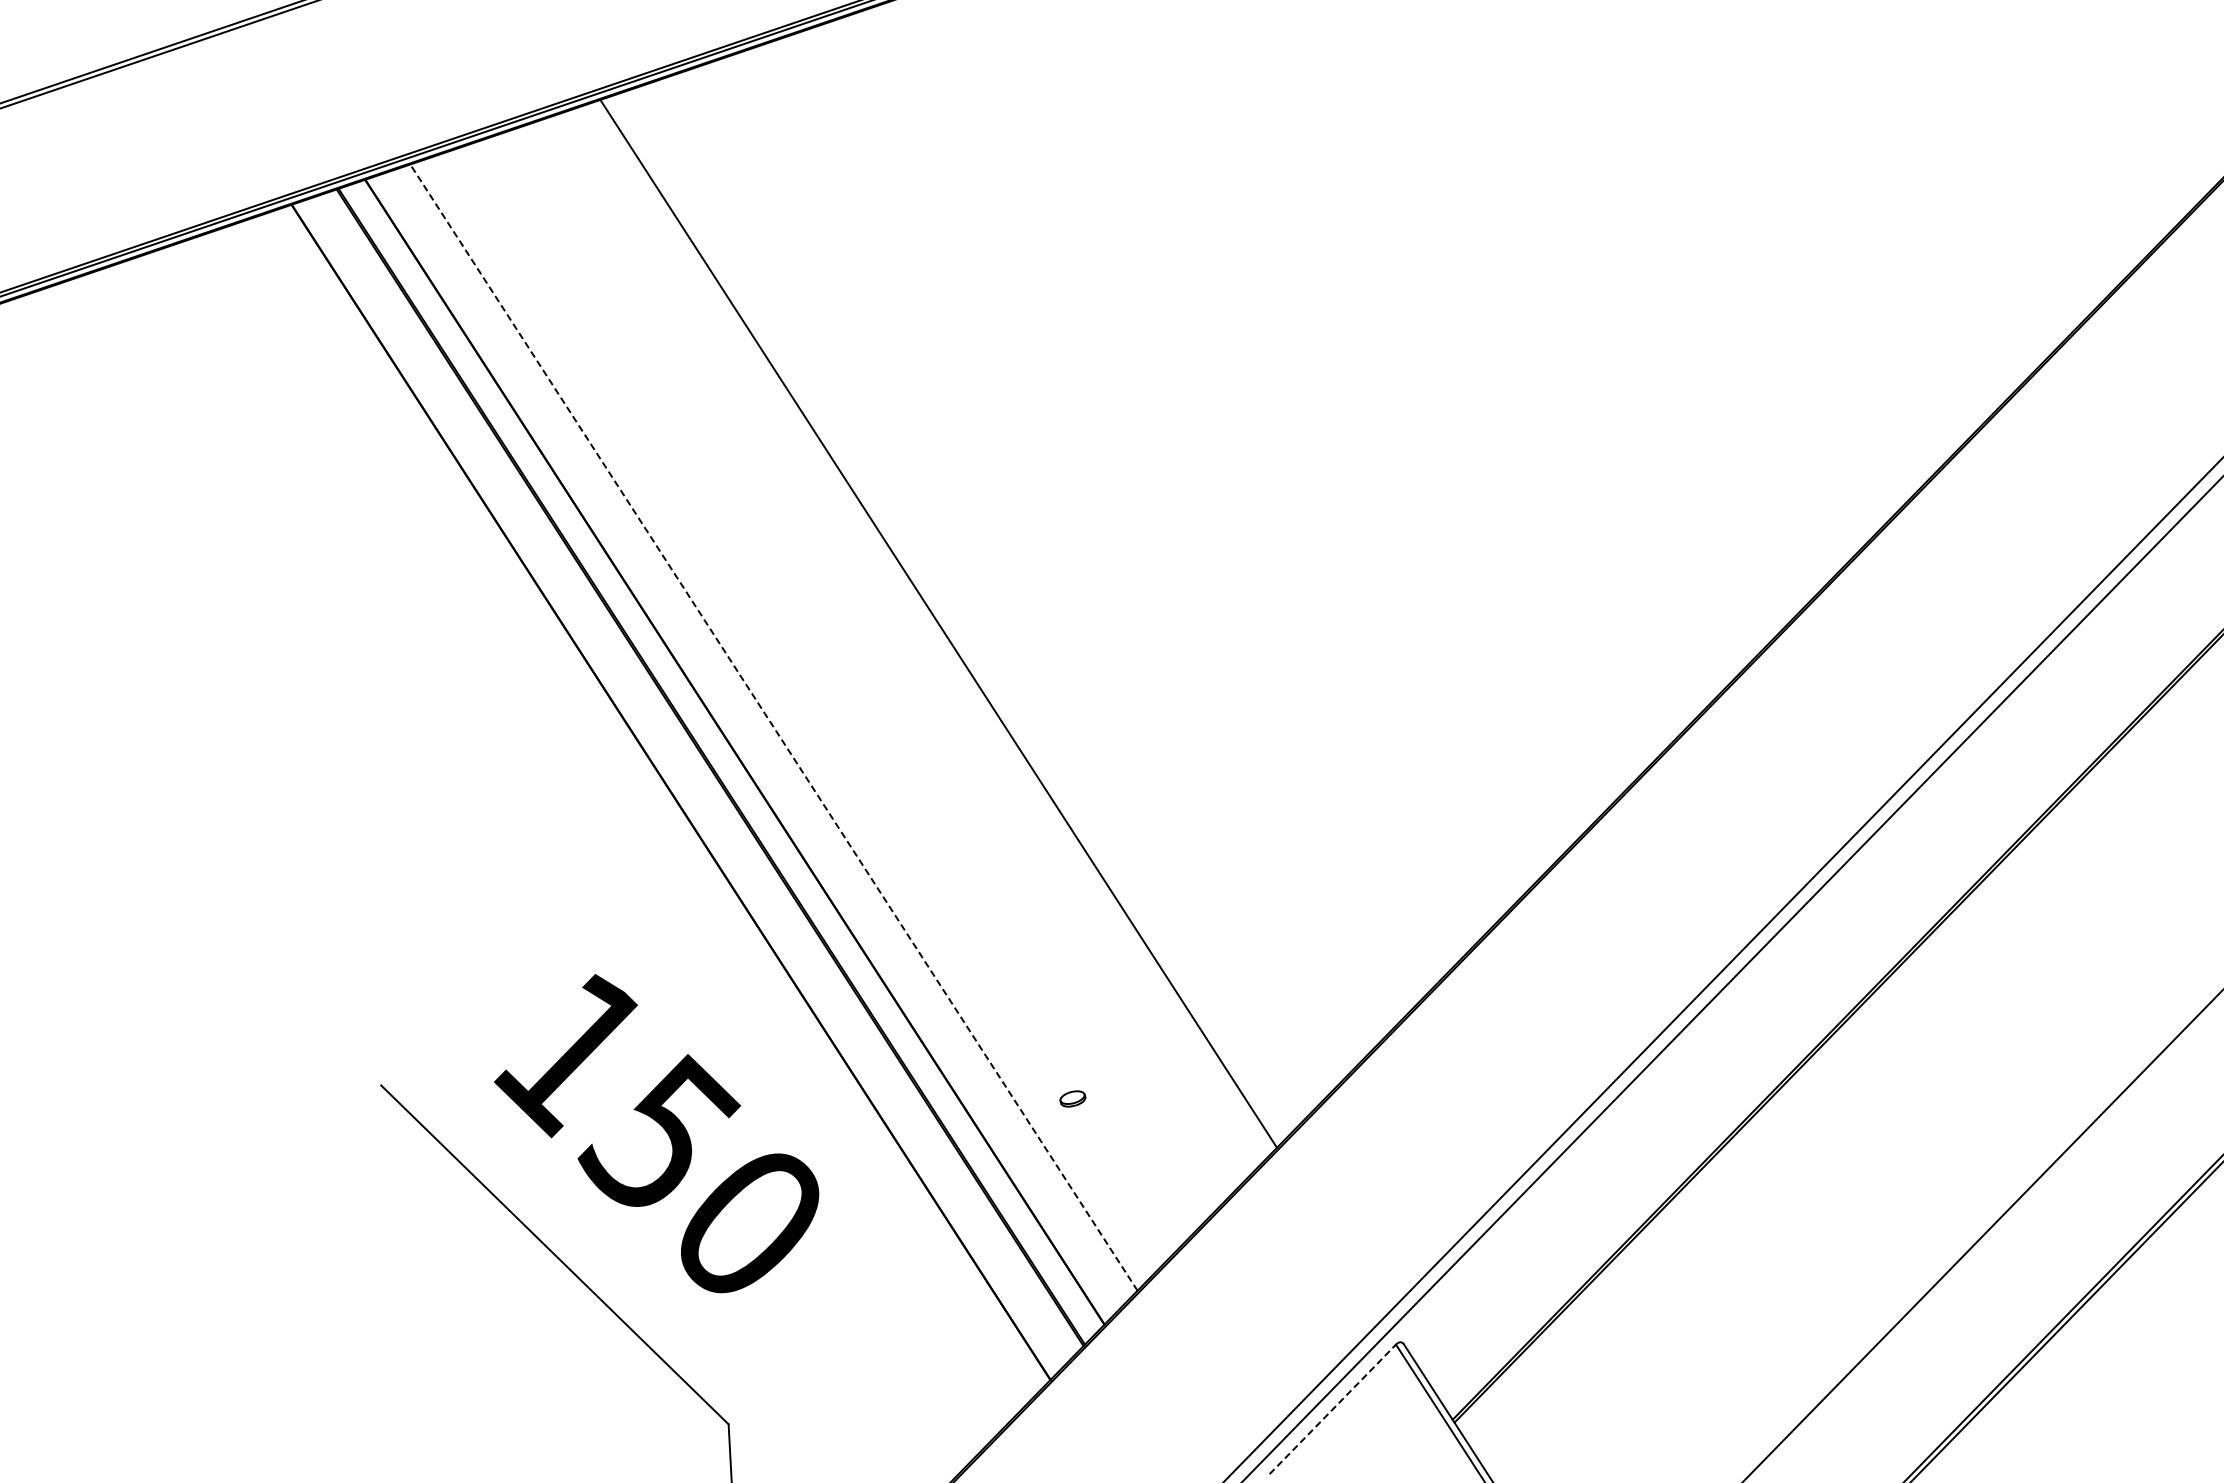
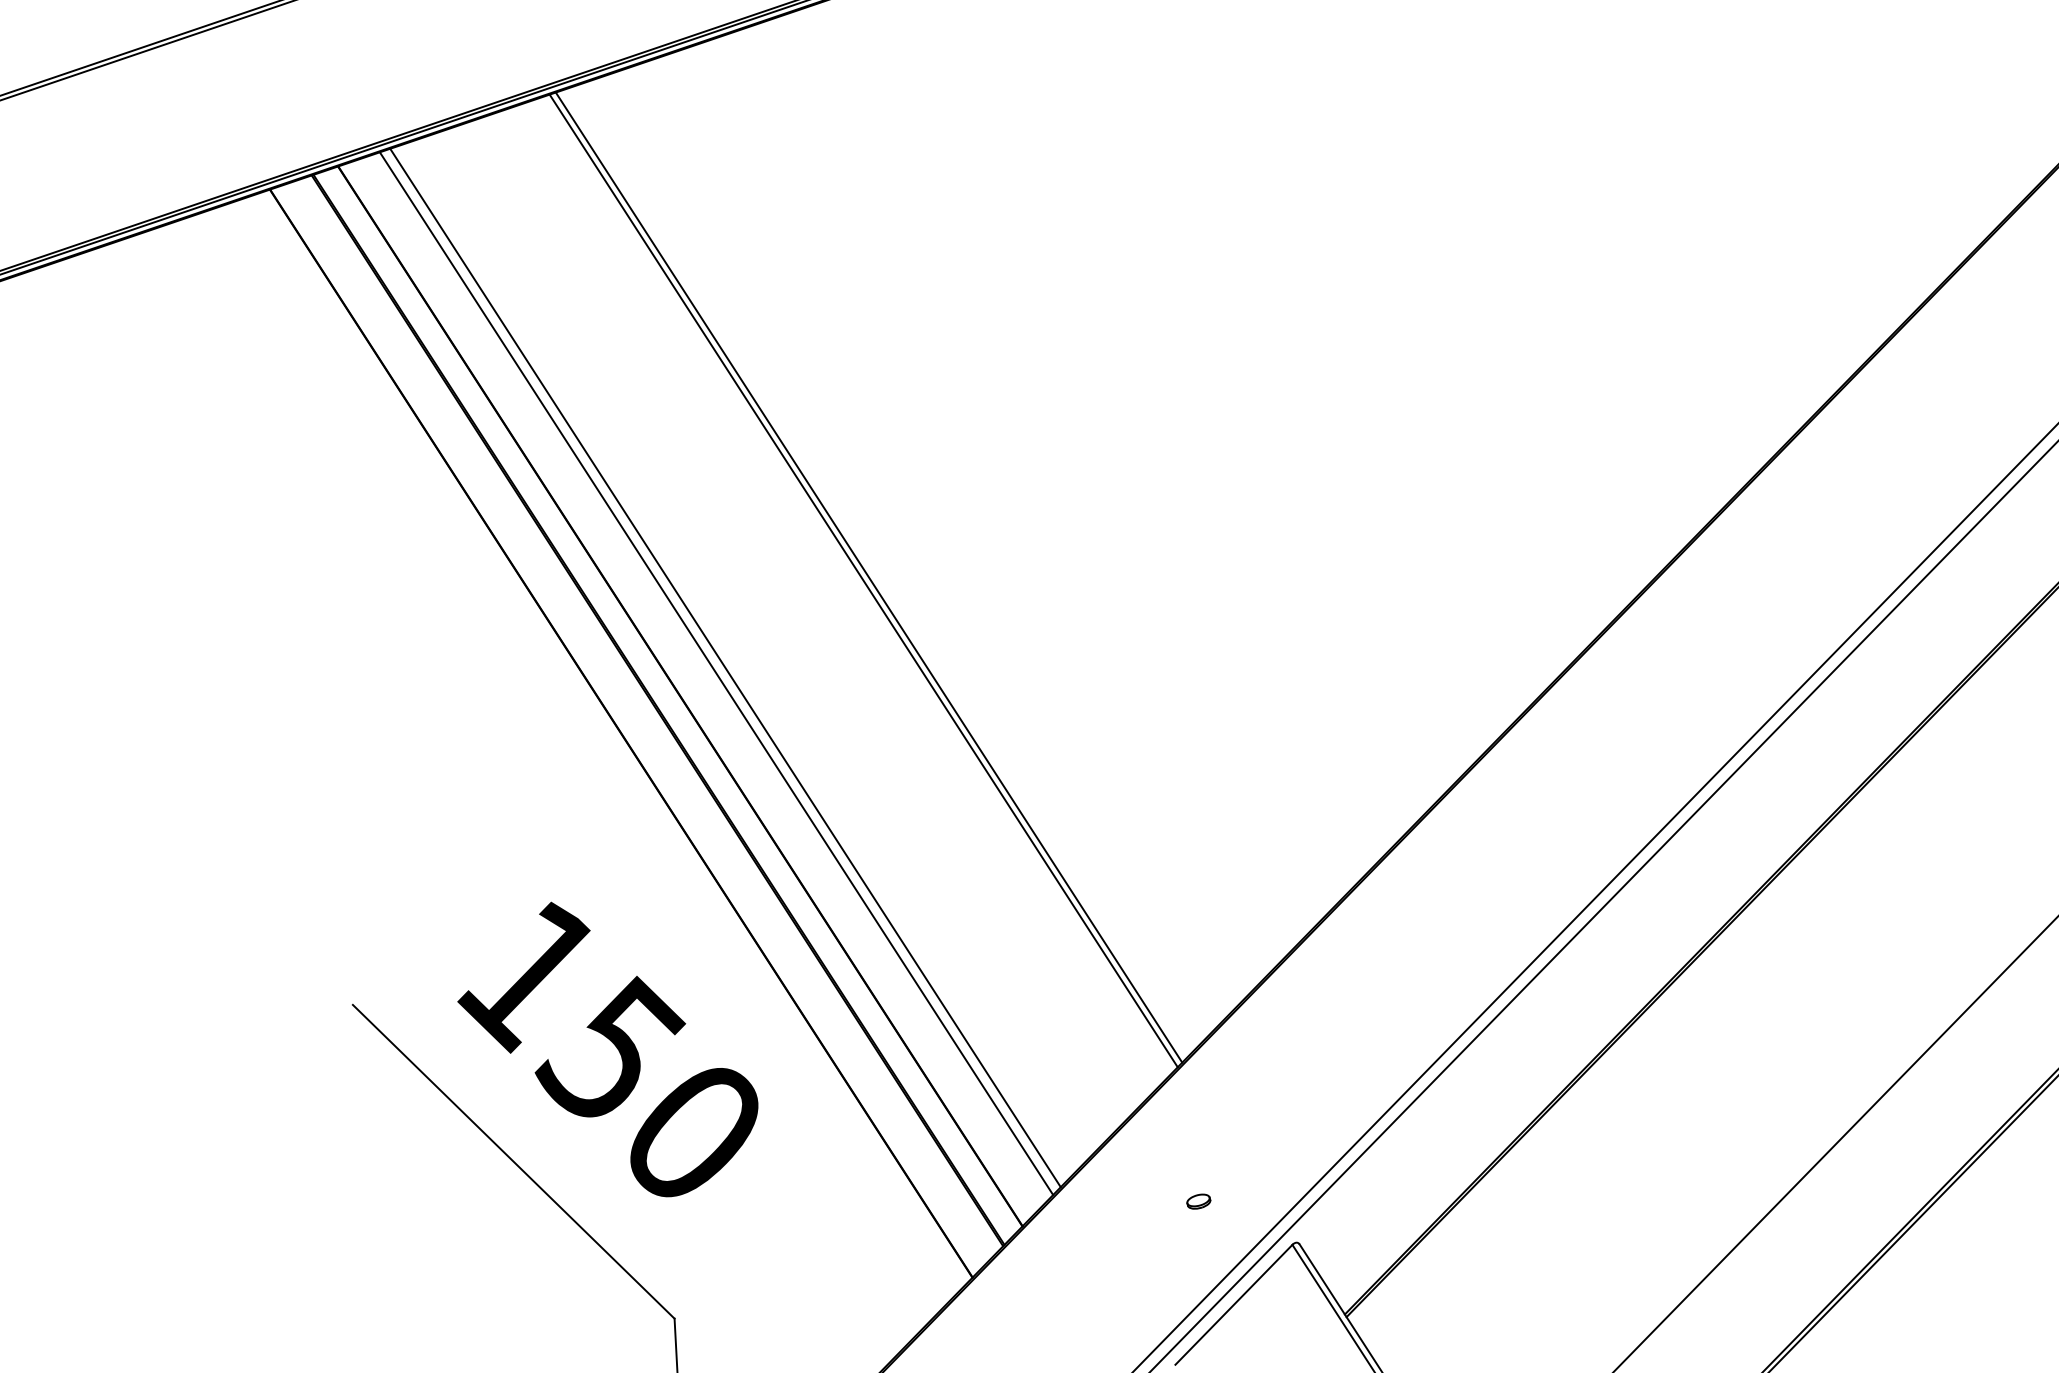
line: (932, 627) -> (863, 580), added
line: (783, 721) -> (725, 667), added
line: (773, 727) -> (716, 673), dashed -> solid
part: (1072, 1098) -> (1198, 1201), moved
line: (1333, 1409) -> (1234, 1304), dashed -> solid

